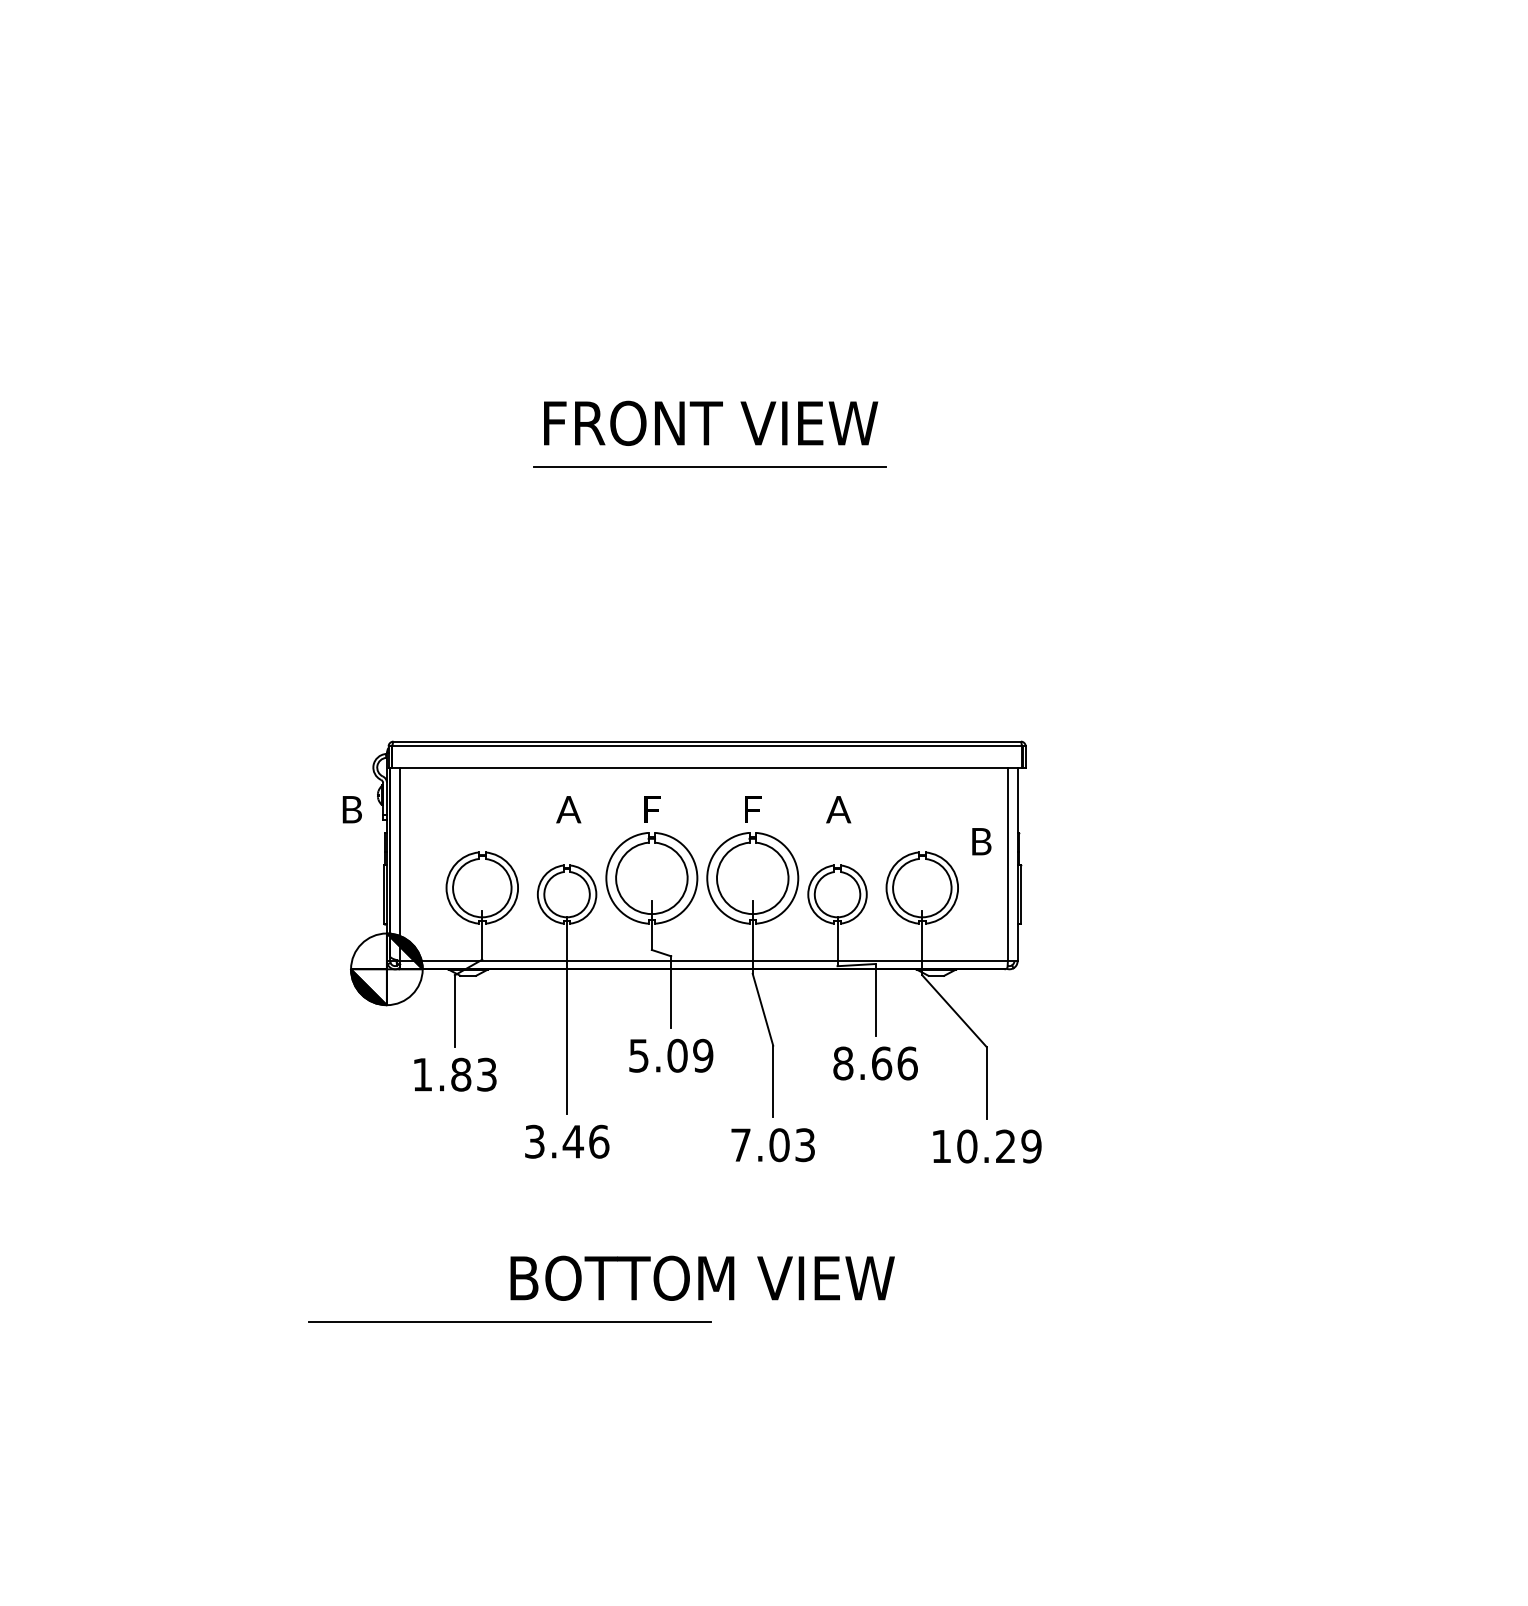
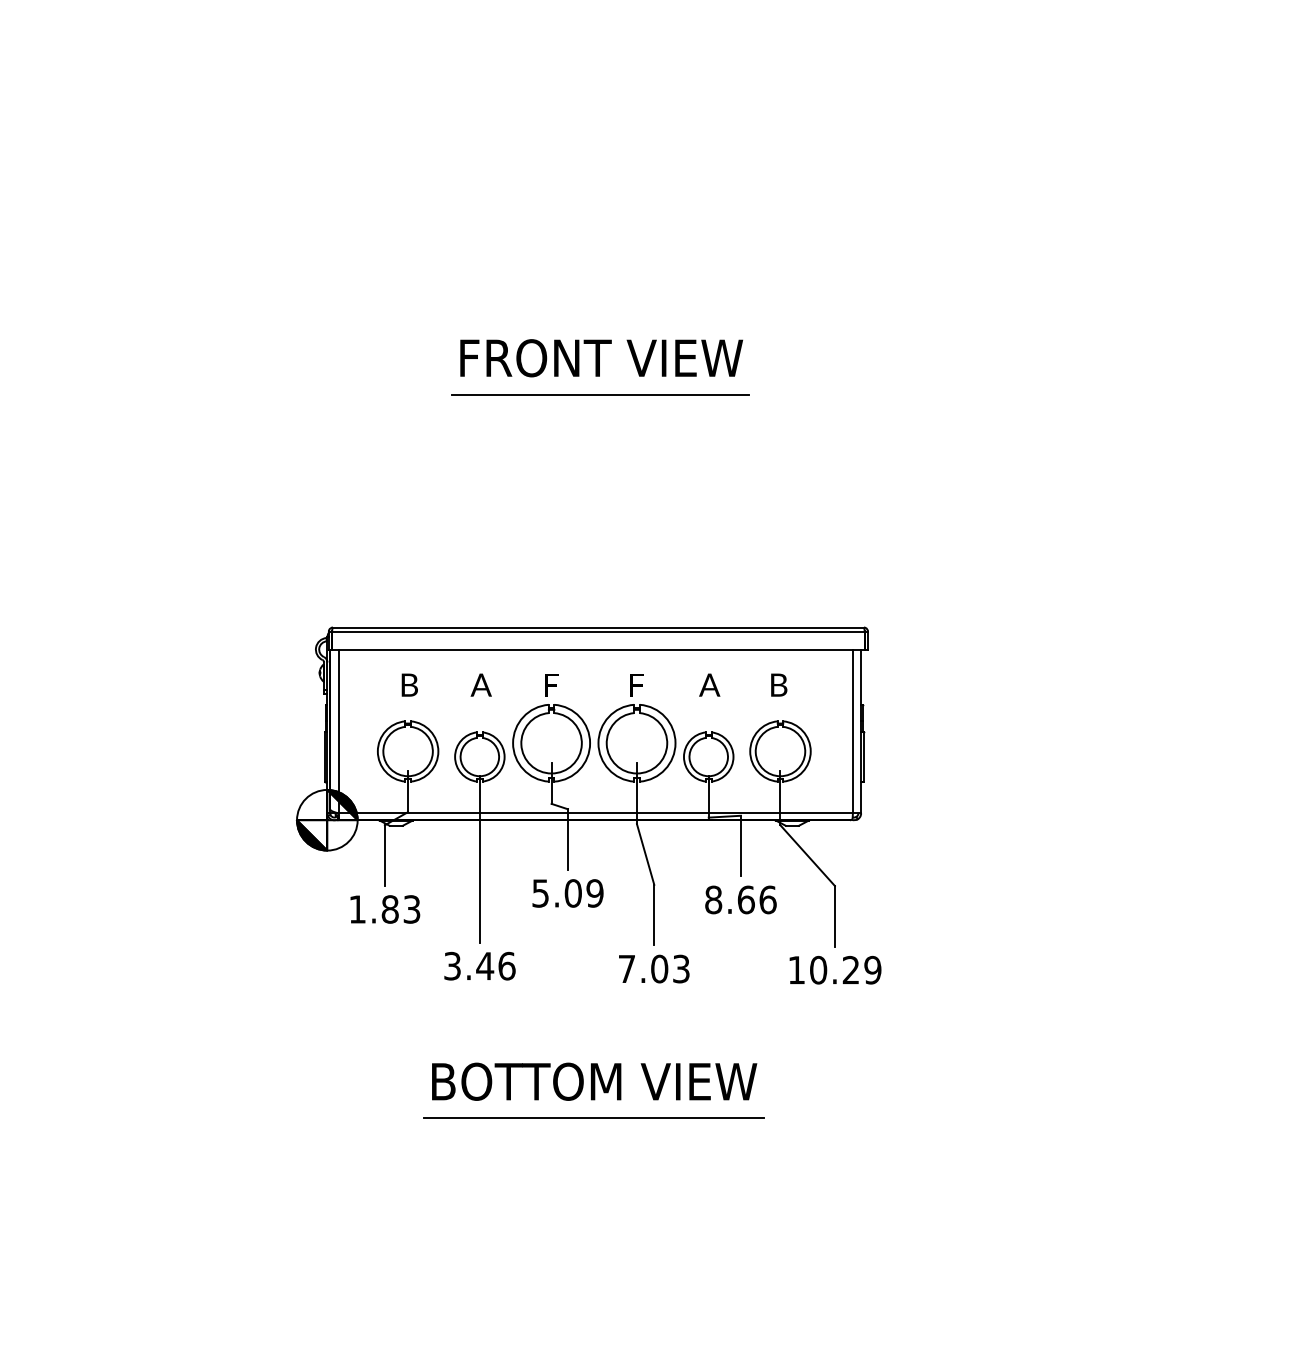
text: (351, 809) -> (409, 685), moved
text: (981, 841) -> (778, 685), moved
line: (509, 1321) -> (593, 1118), moved

